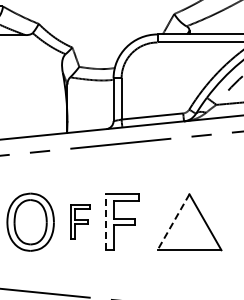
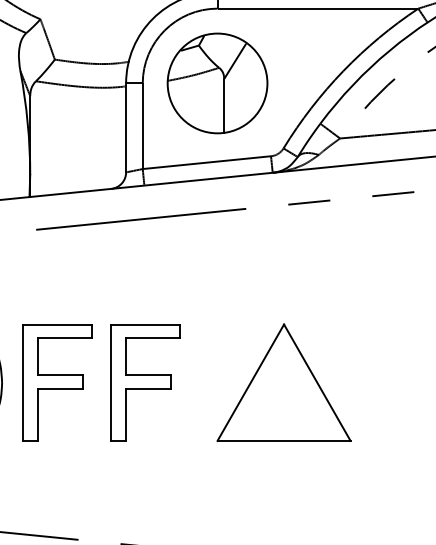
part: (157, 78) -> (217, 83), added
part: (80, 221) -> (57, 381), size x1.67
line: (106, 222) -> (111, 383), dashed -> solid
line: (173, 222) -> (250, 383), dashed -> solid

